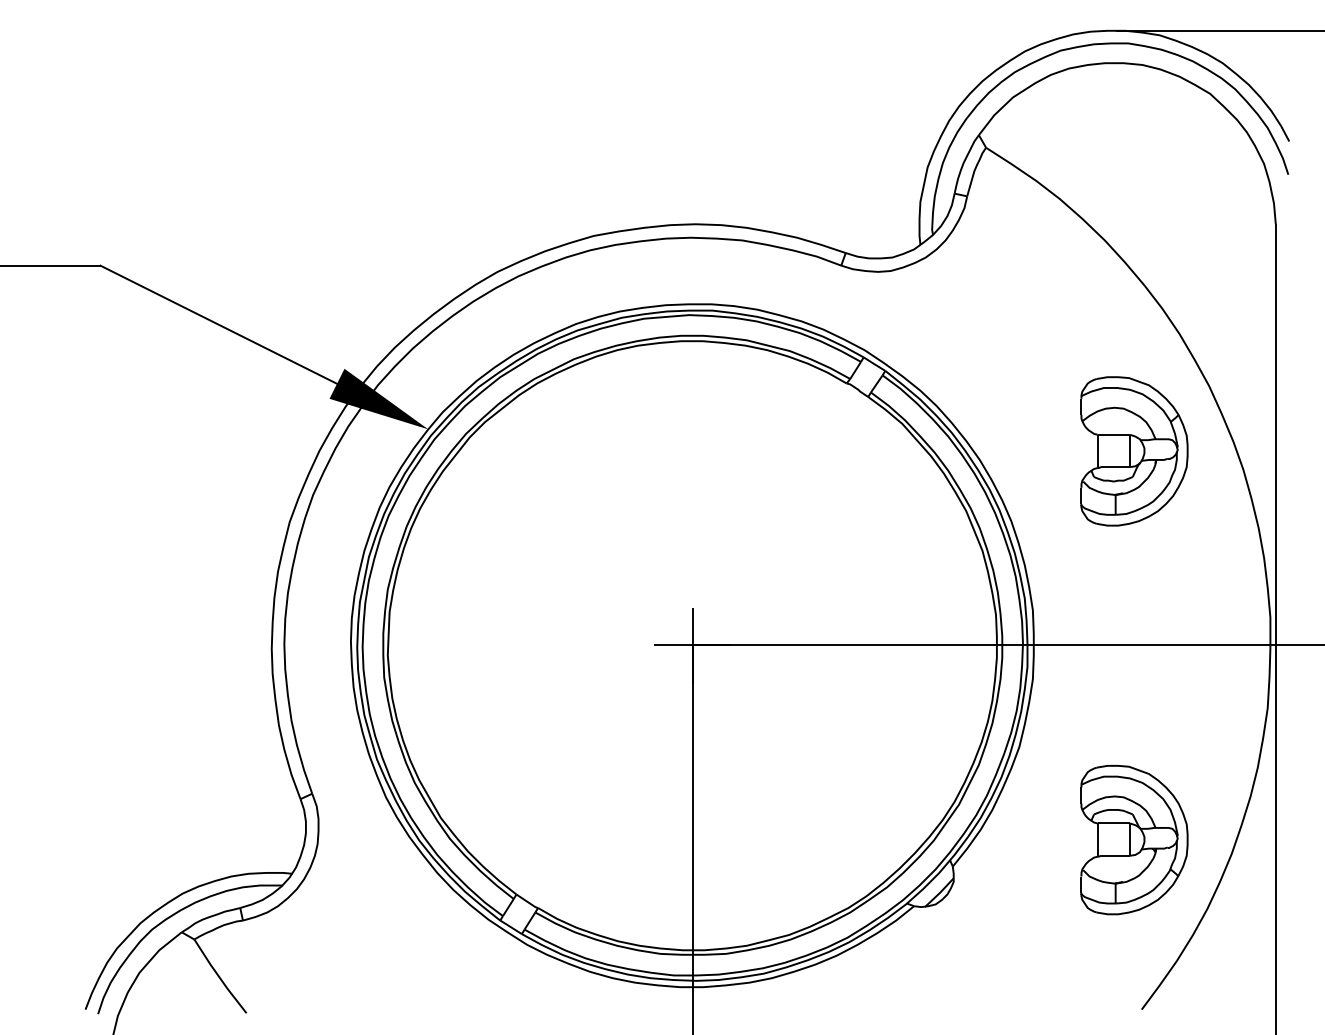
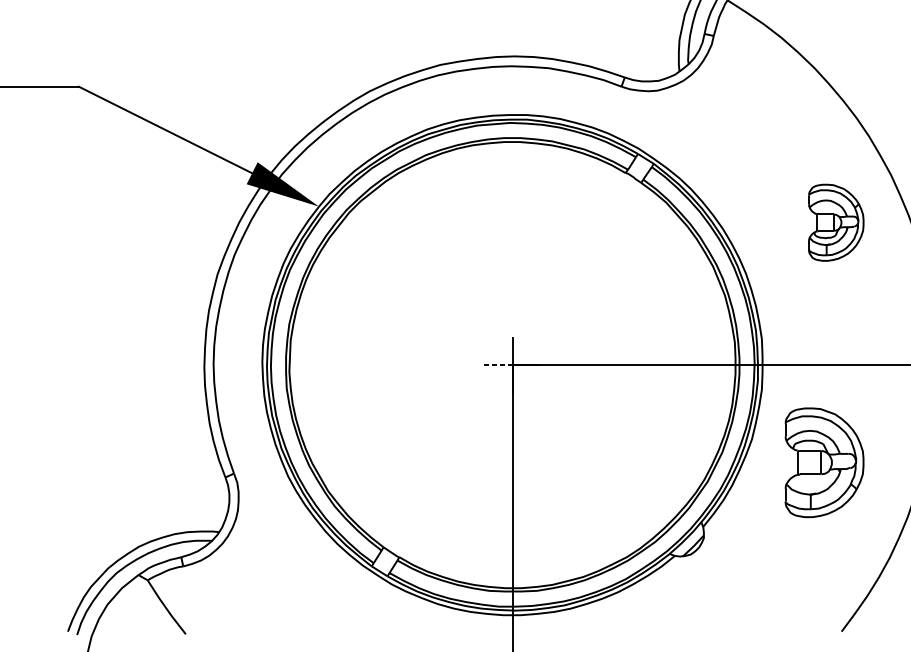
part: (1134, 451) -> (836, 222), size x0.7
line: (672, 645) -> (497, 364), solid -> dashed
part: (1134, 840) -> (824, 463), moved

